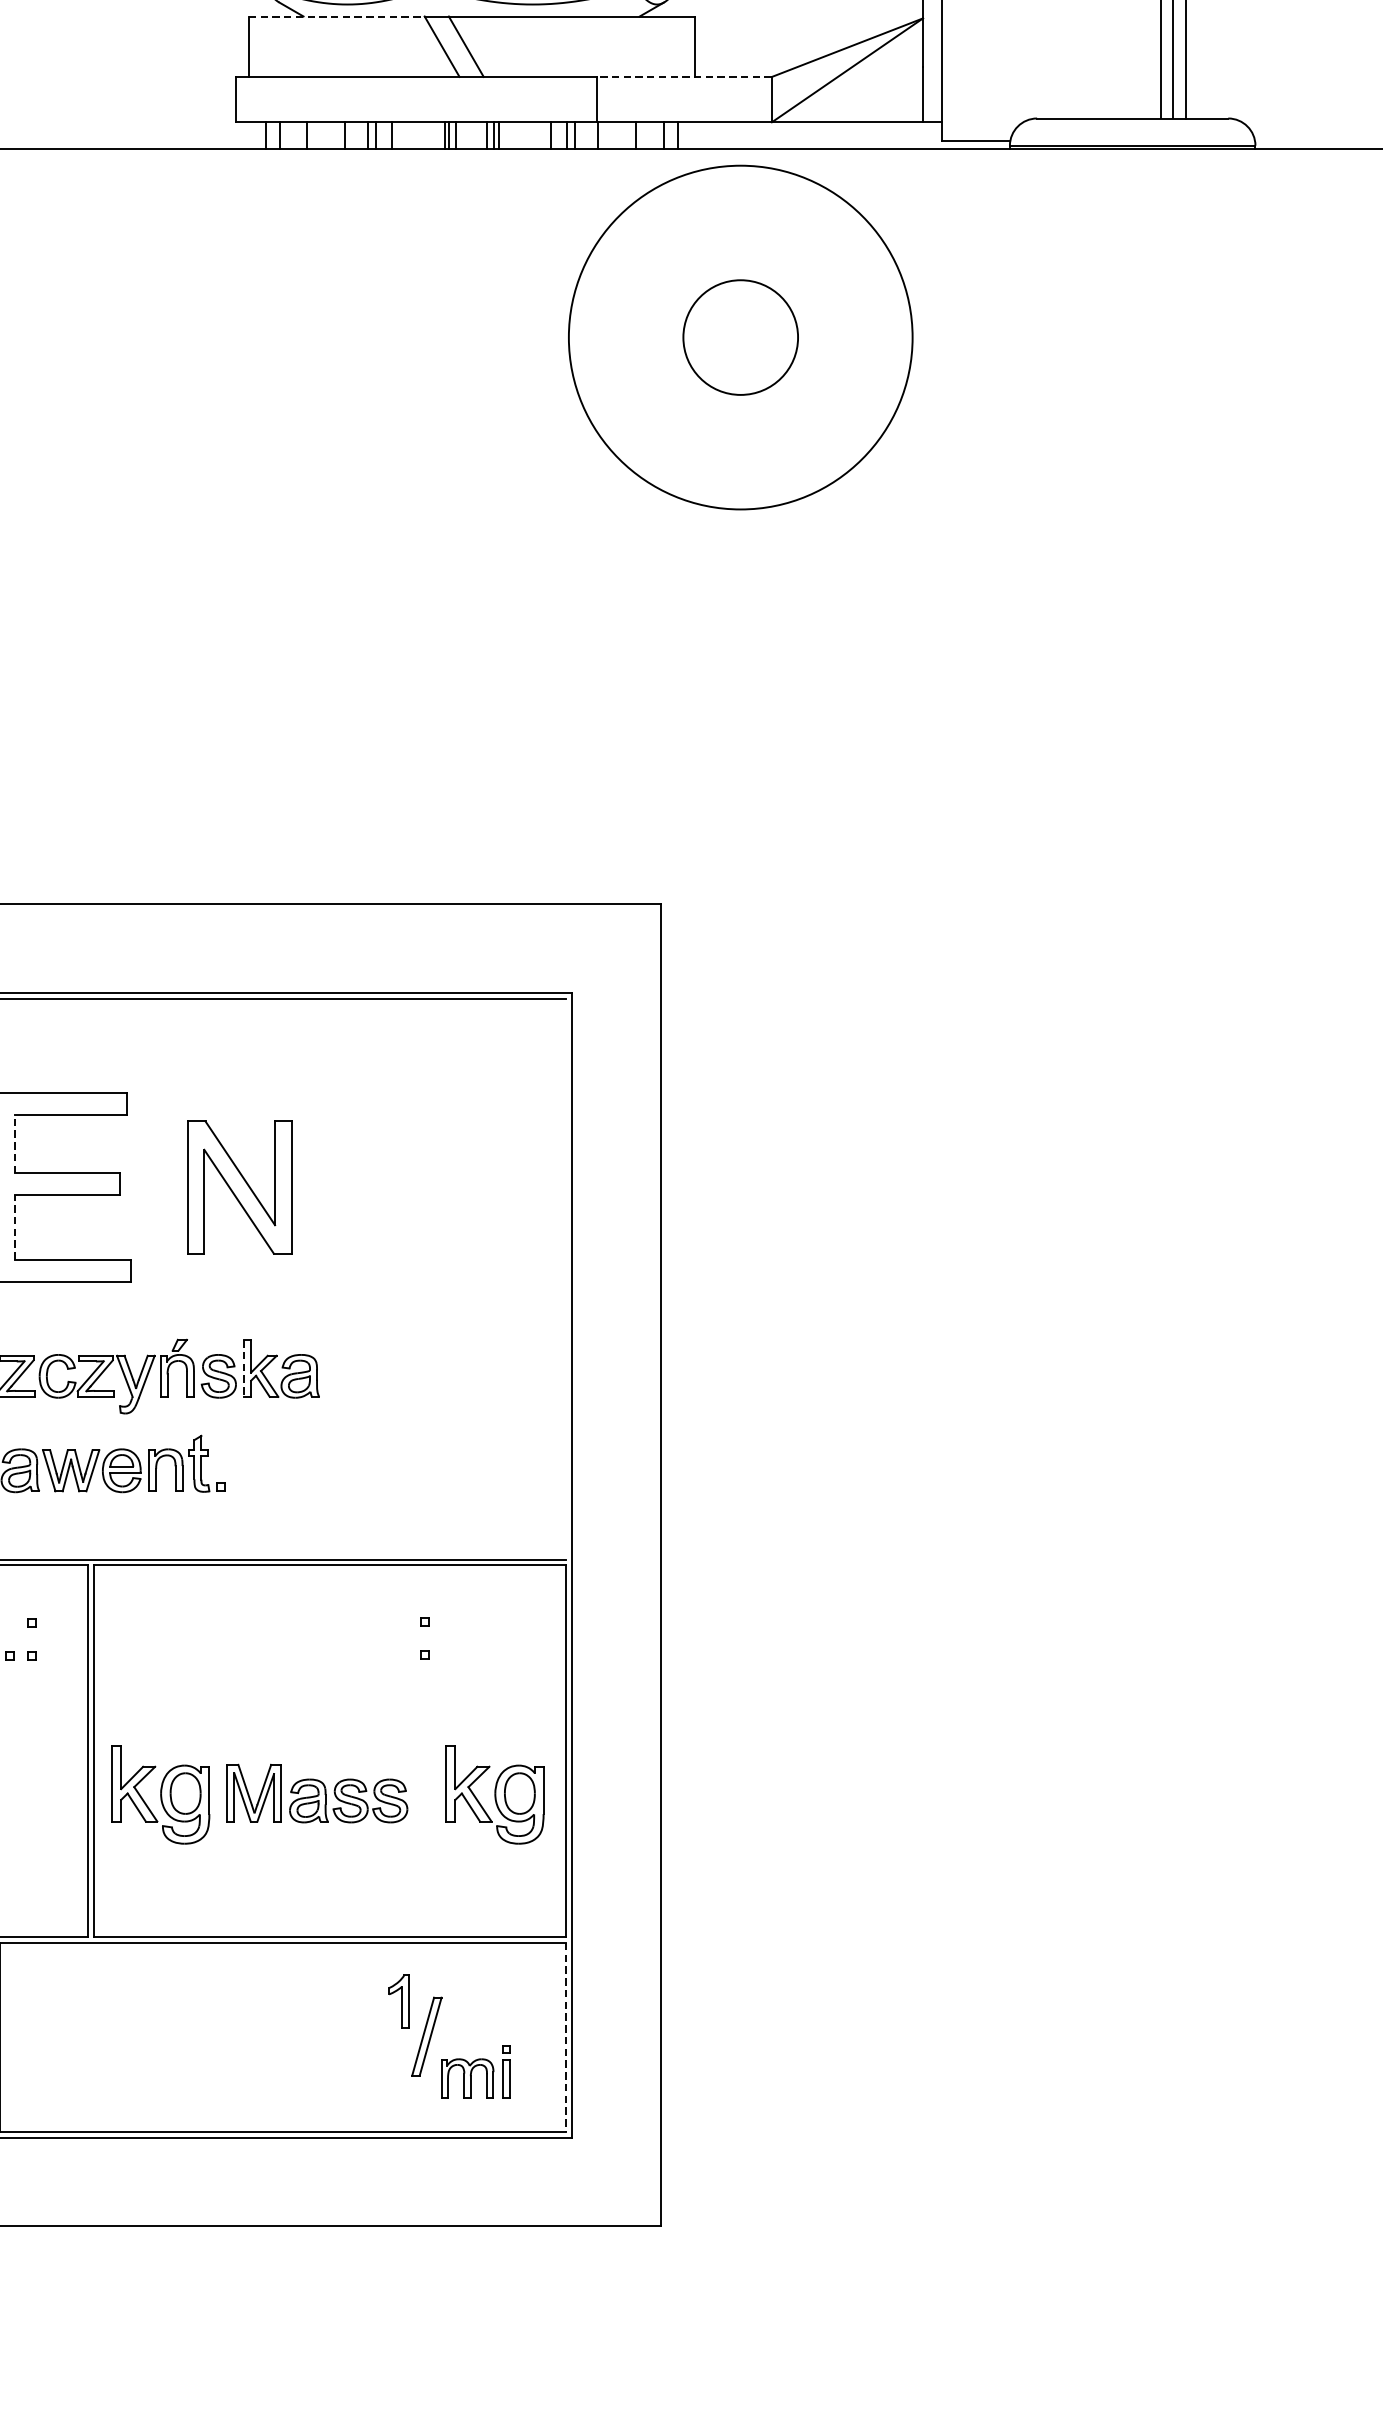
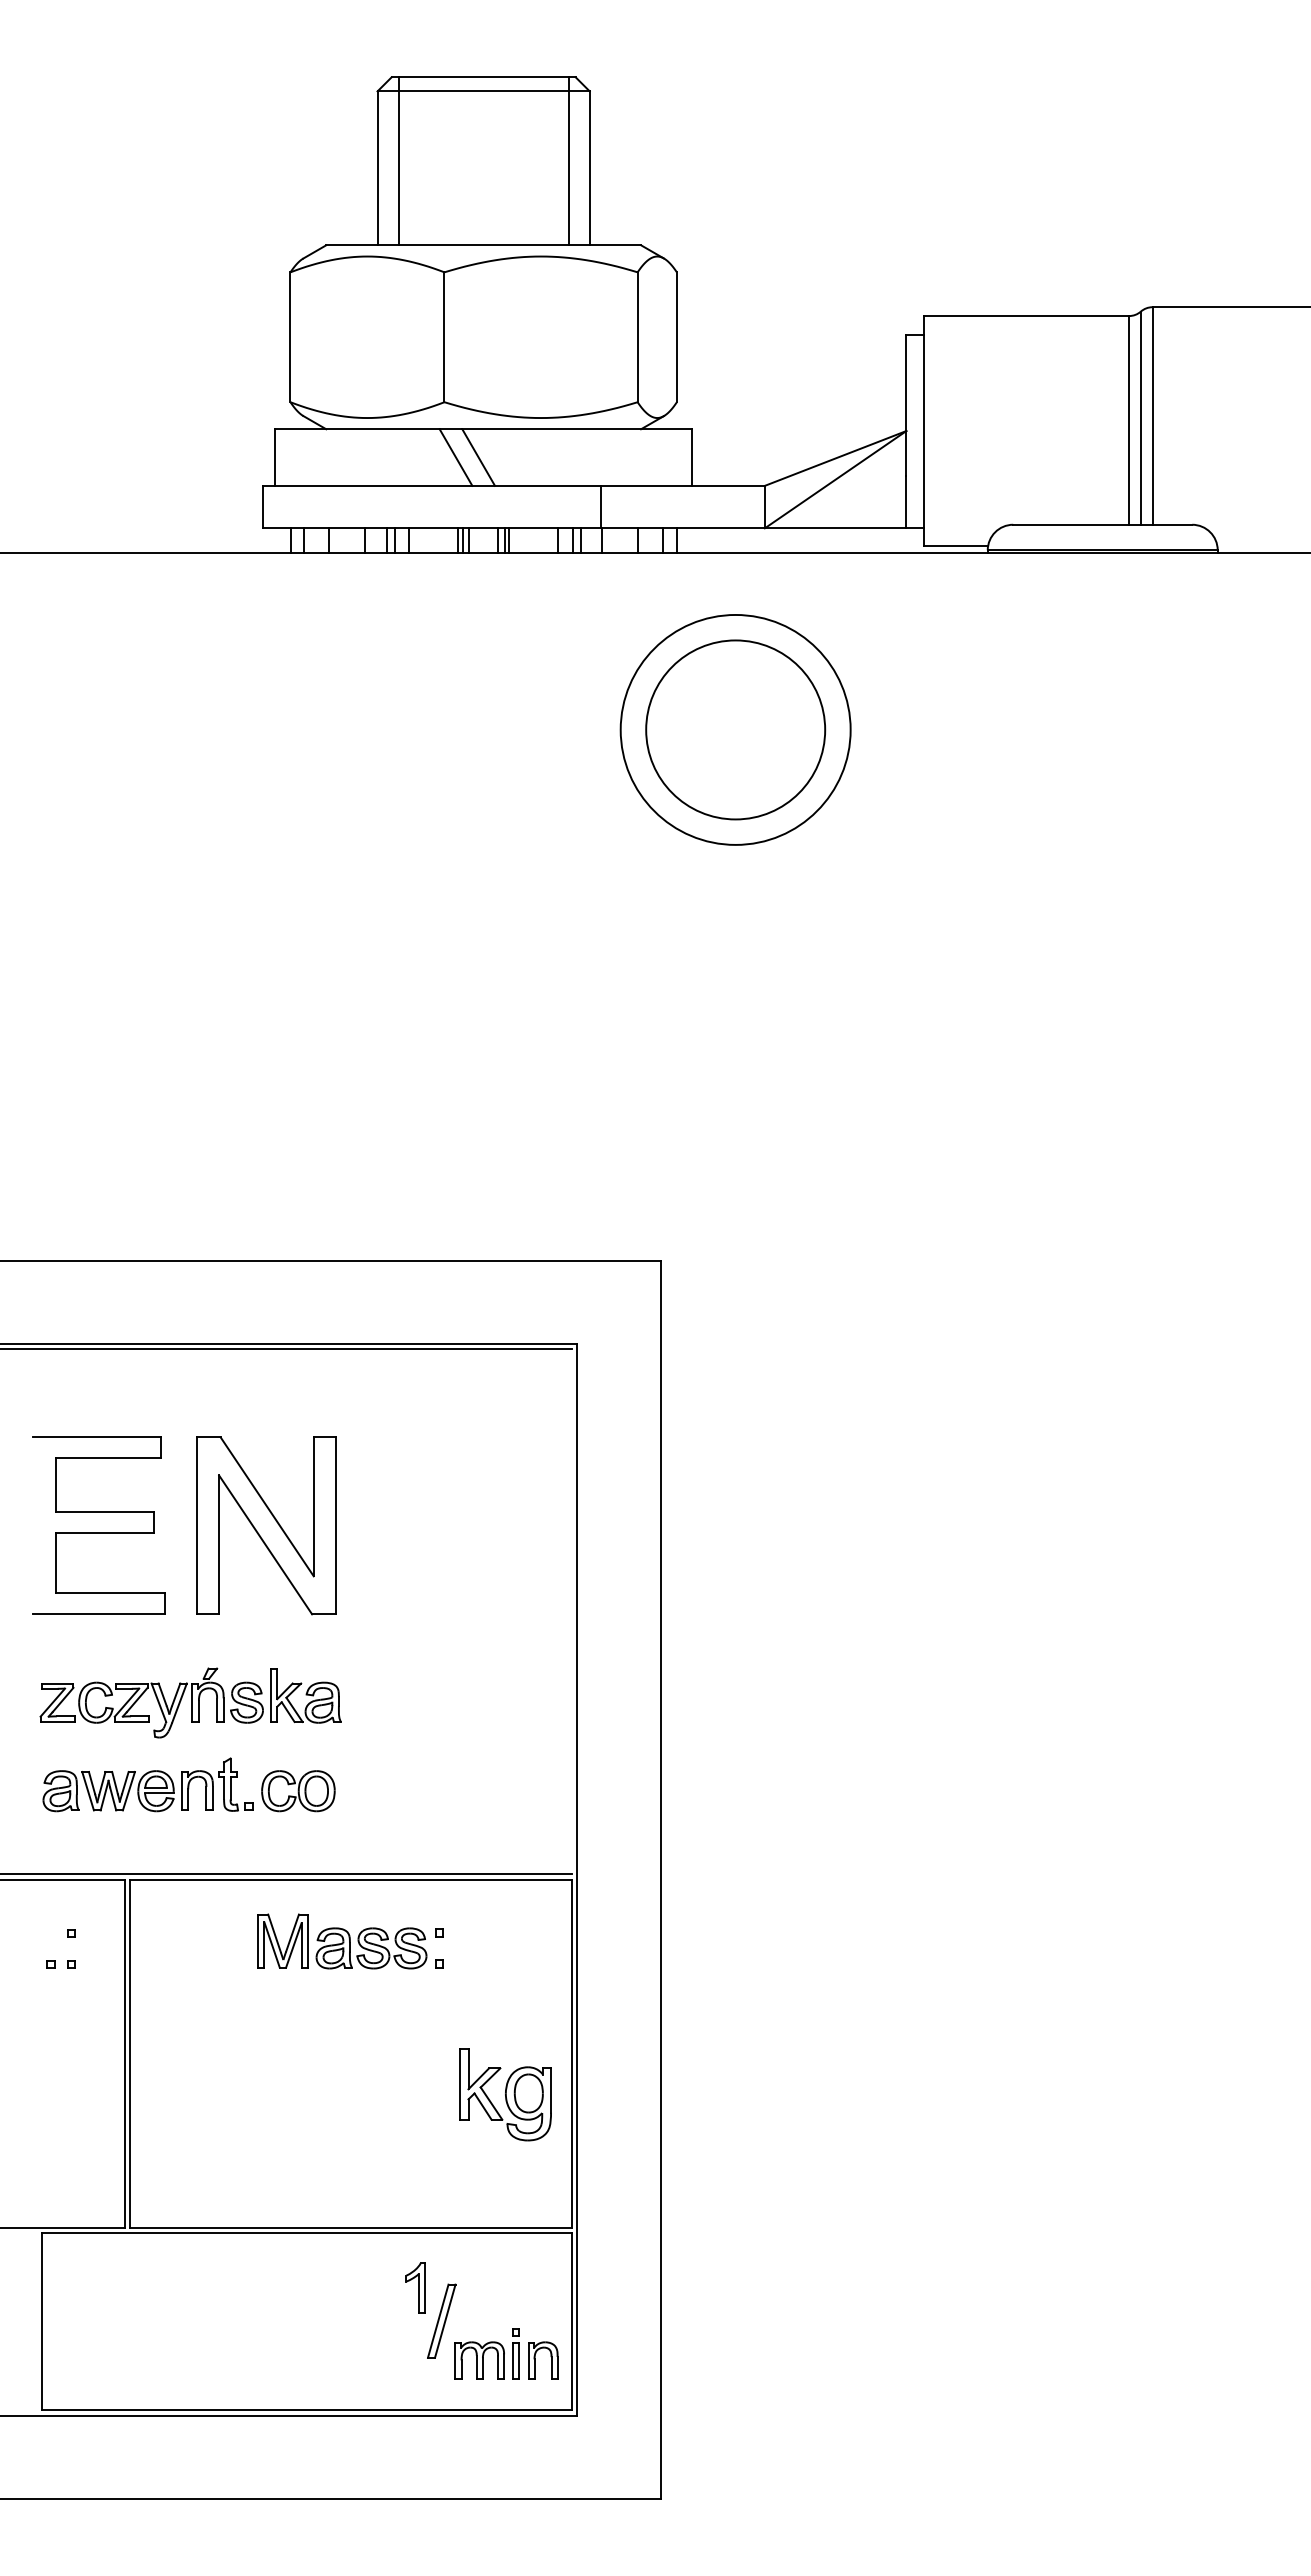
line: (336, 16) -> (357, 429), dashed -> solid
line: (683, 76) -> (682, 485), dashed -> solid
circle: (740, 337) -> (735, 729), size x0.71
circle: (740, 337) -> (735, 729), size x1.67
line: (14, 1143) -> (55, 1484), dashed -> solid
part: (239, 1187) -> (266, 1525), size x1.43
line: (14, 1226) -> (55, 1562), dashed -> solid
line: (244, 1368) -> (270, 1695), dashed -> solid
part: (273, 1471) -> (298, 1791), added
part: (317, 1793) -> (342, 1941), moved
part: (160, 1794) -> (192, 2094), removed
line: (566, 2038) -> (572, 2322), dashed -> solid
part: (526, 2078) -> (535, 2360), added

